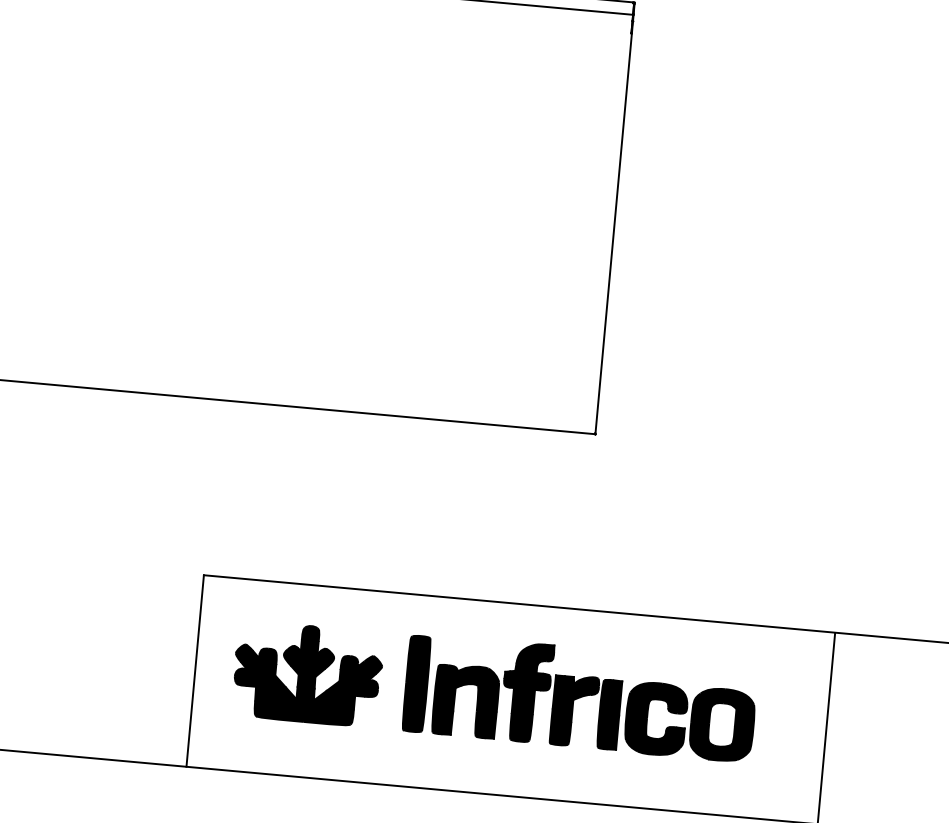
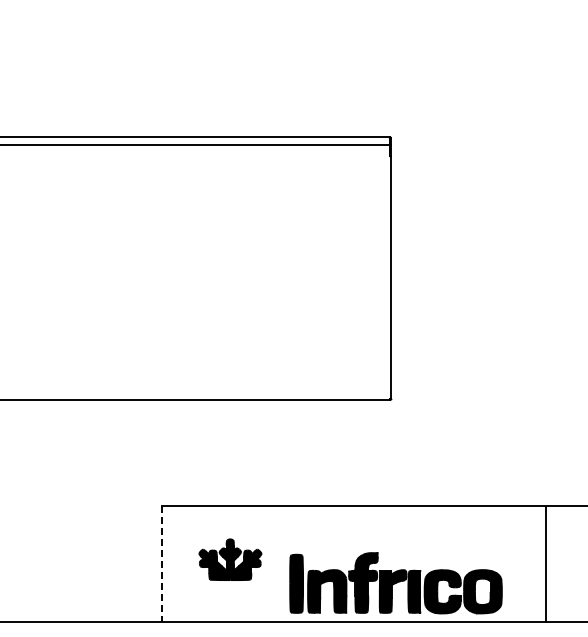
line: (195, 671) -> (162, 564), solid -> dashed
part: (307, 673) -> (230, 559), size x0.7
part: (579, 698) -> (395, 583), moved

